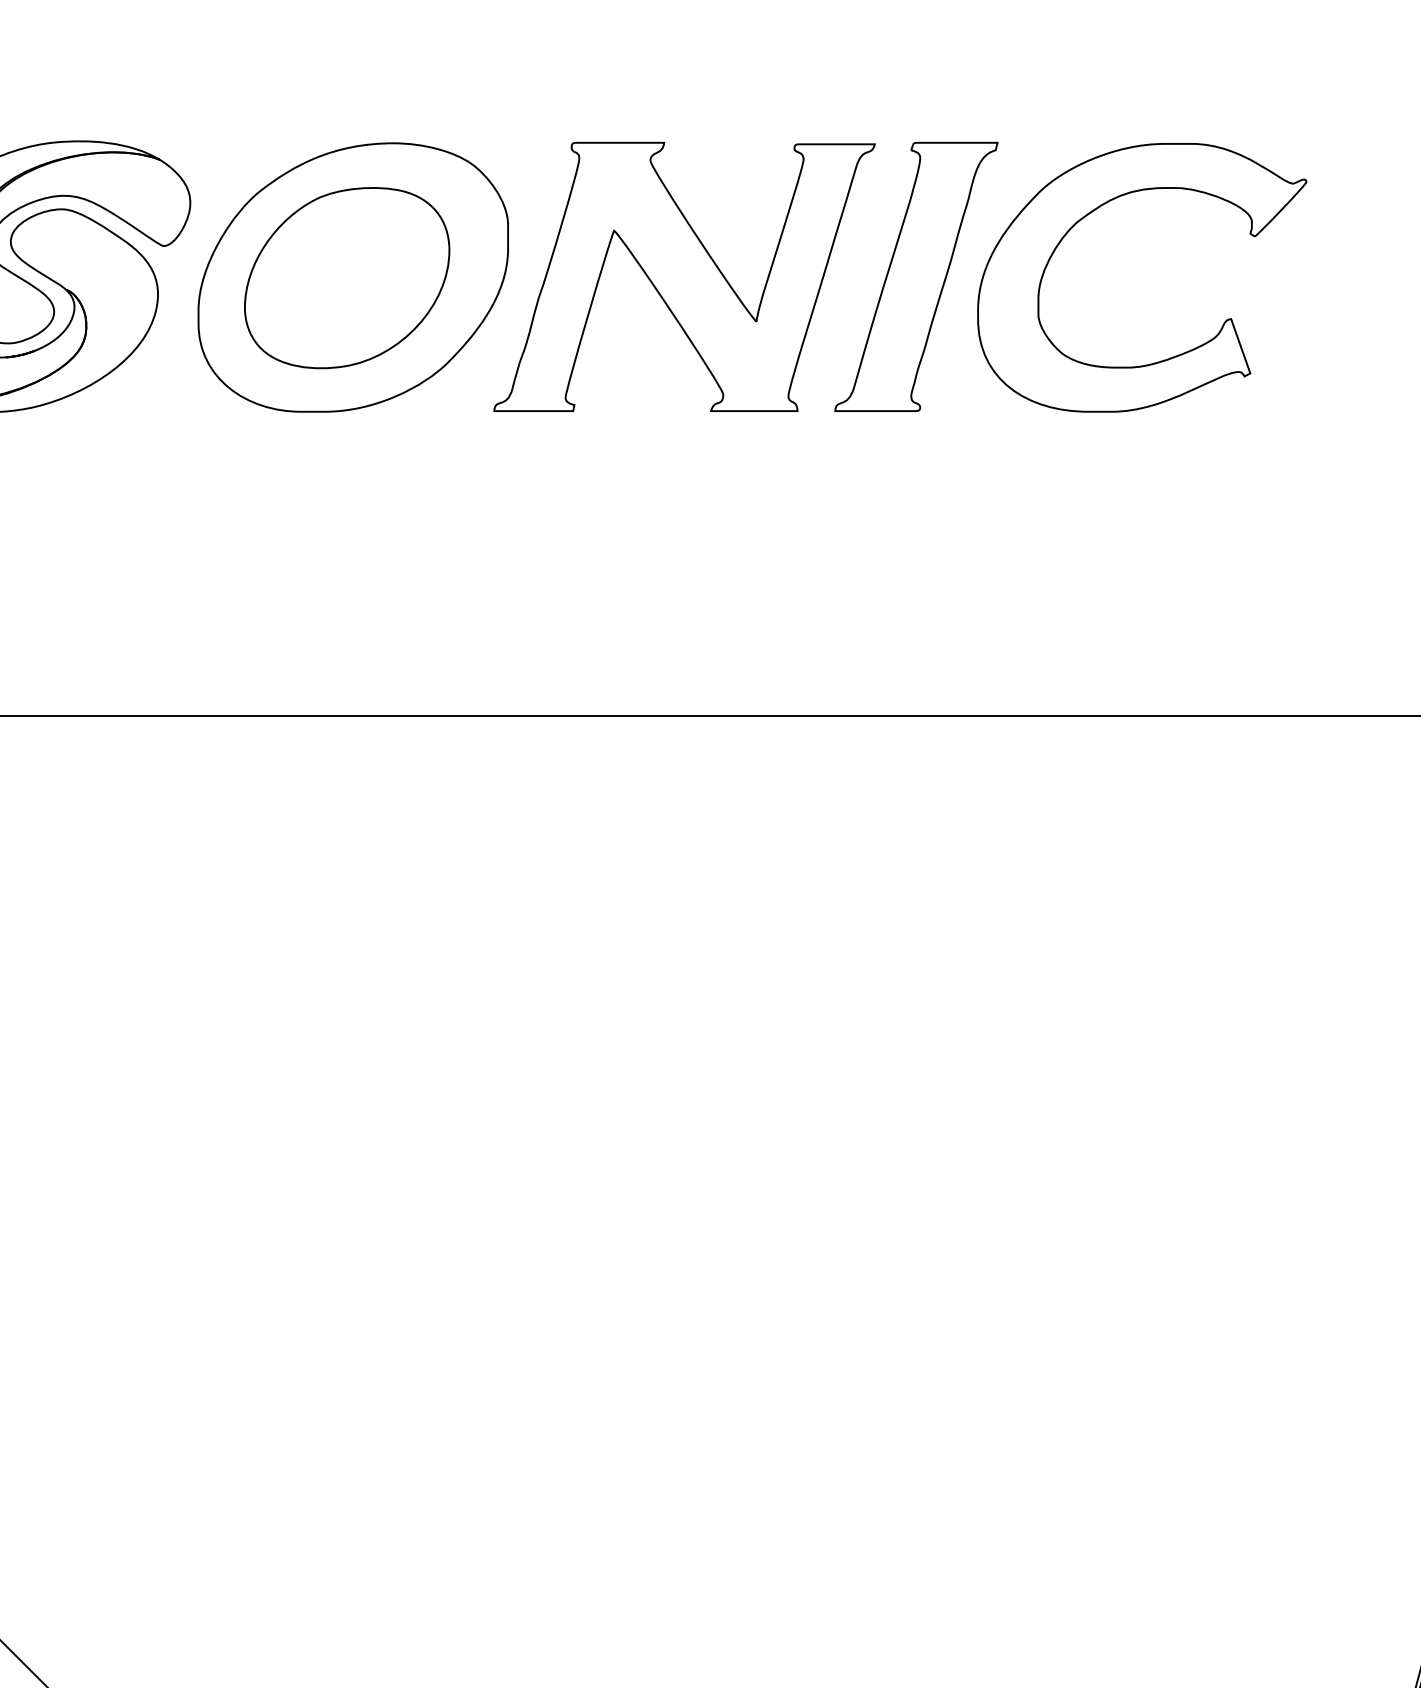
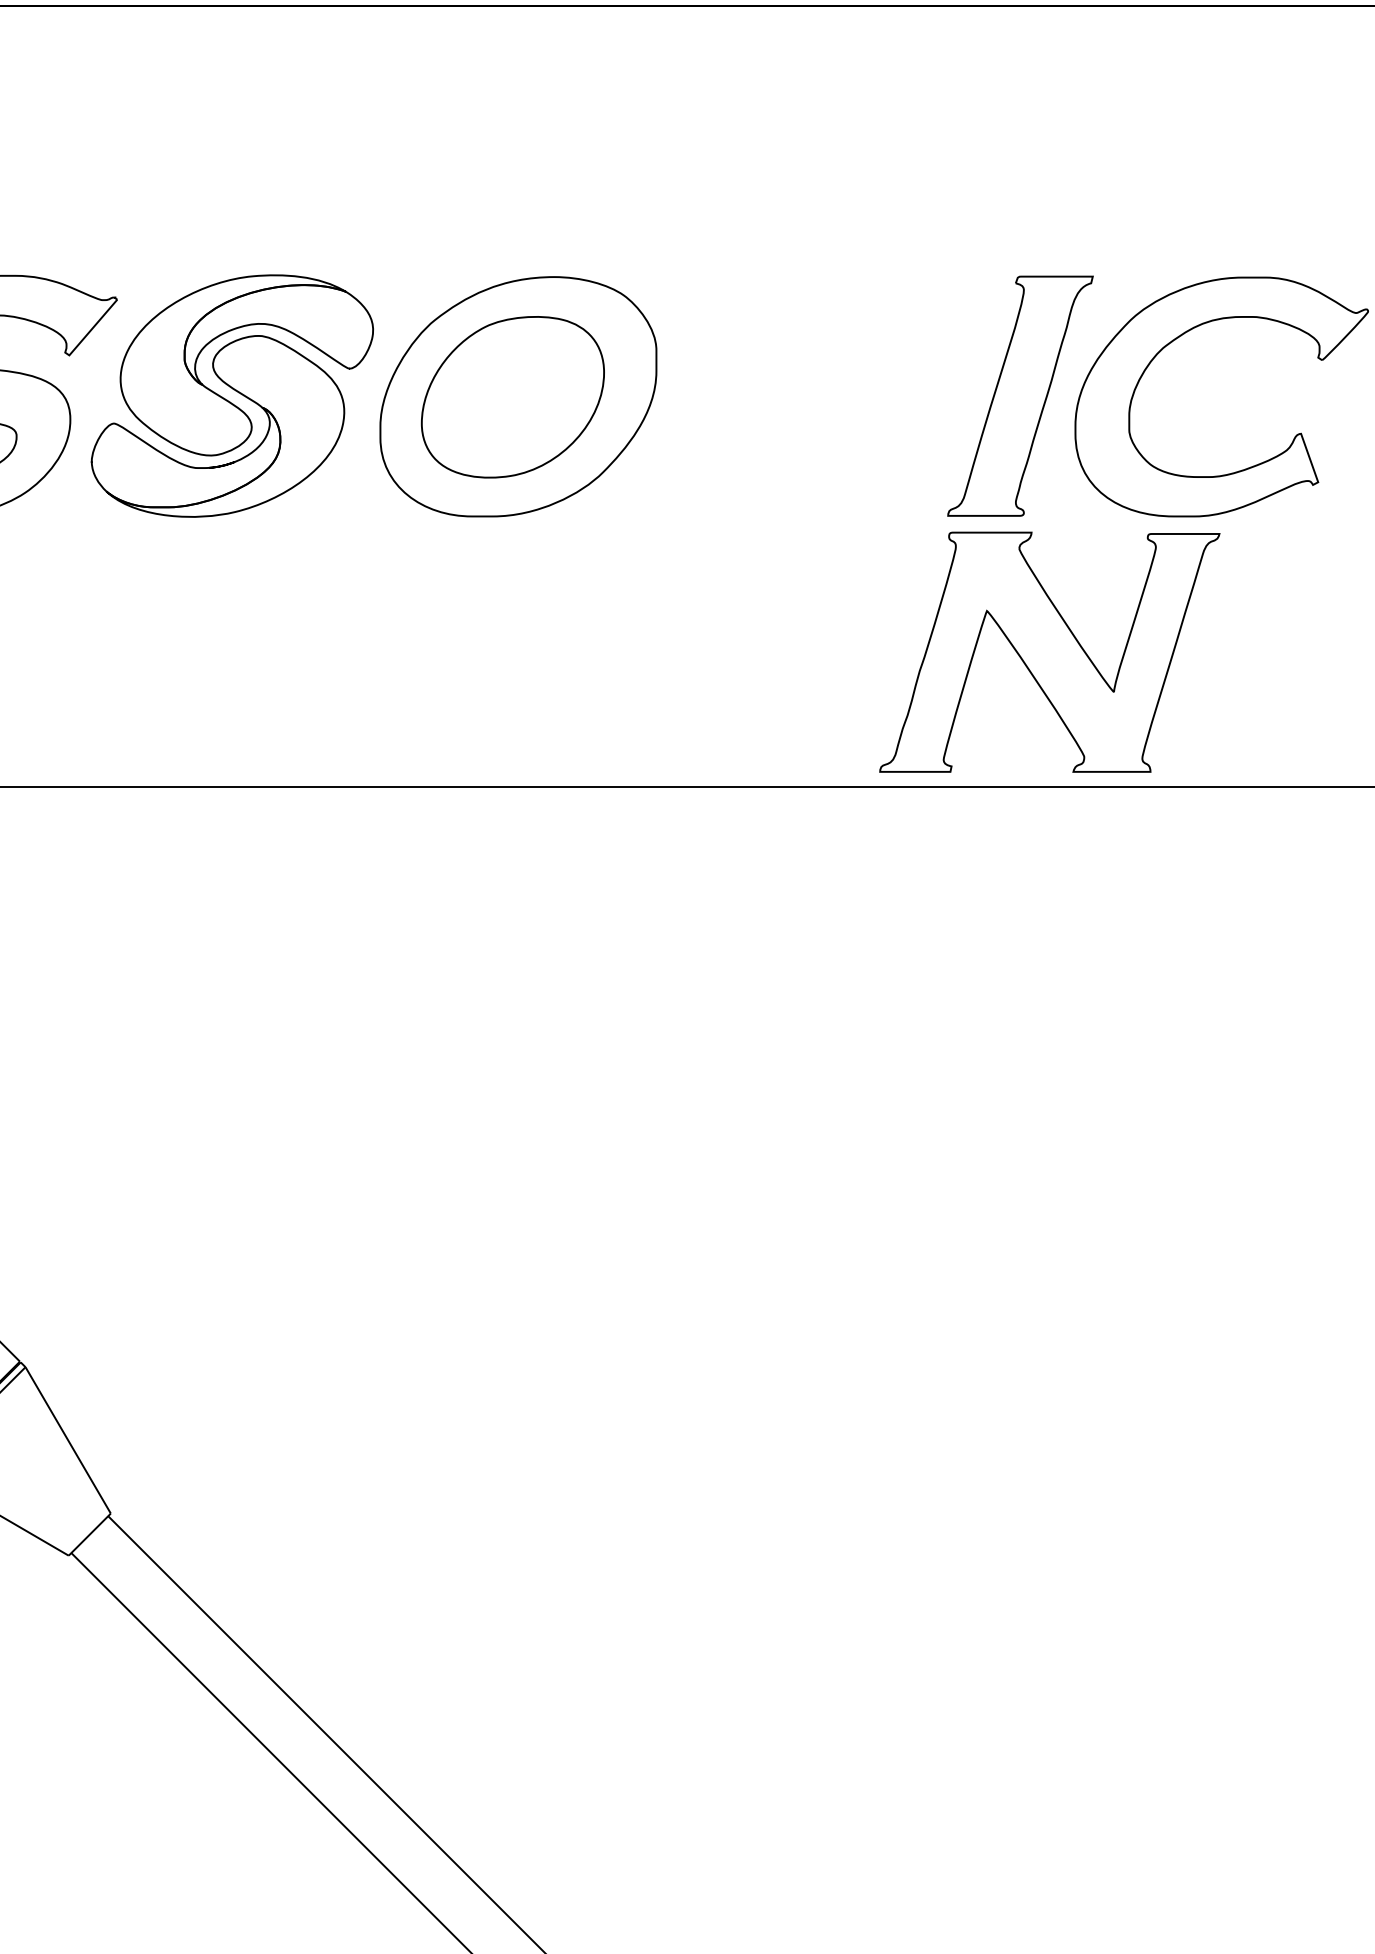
part: (684, 276) -> (1049, 651), moved

